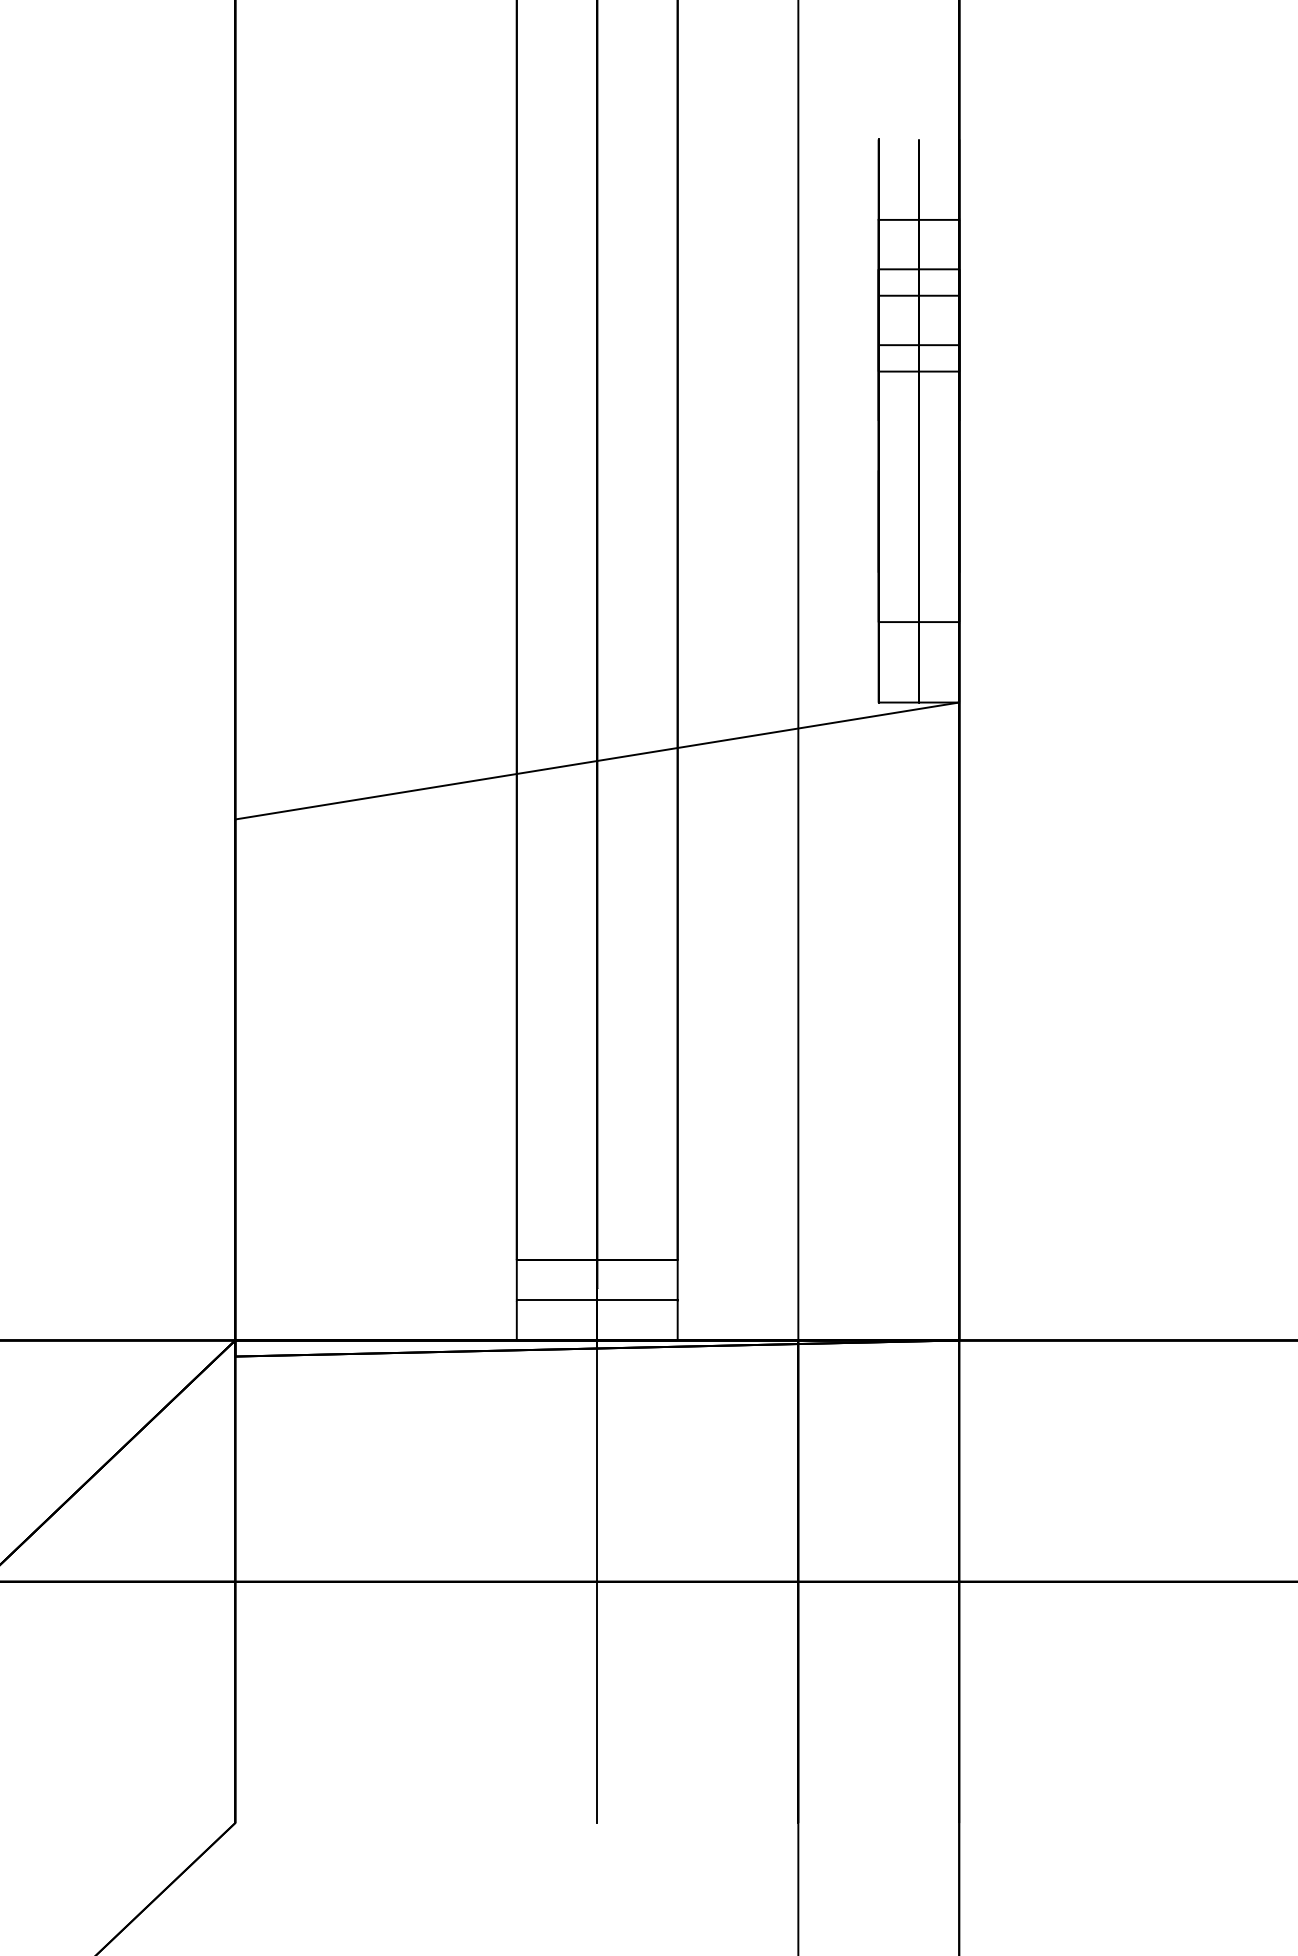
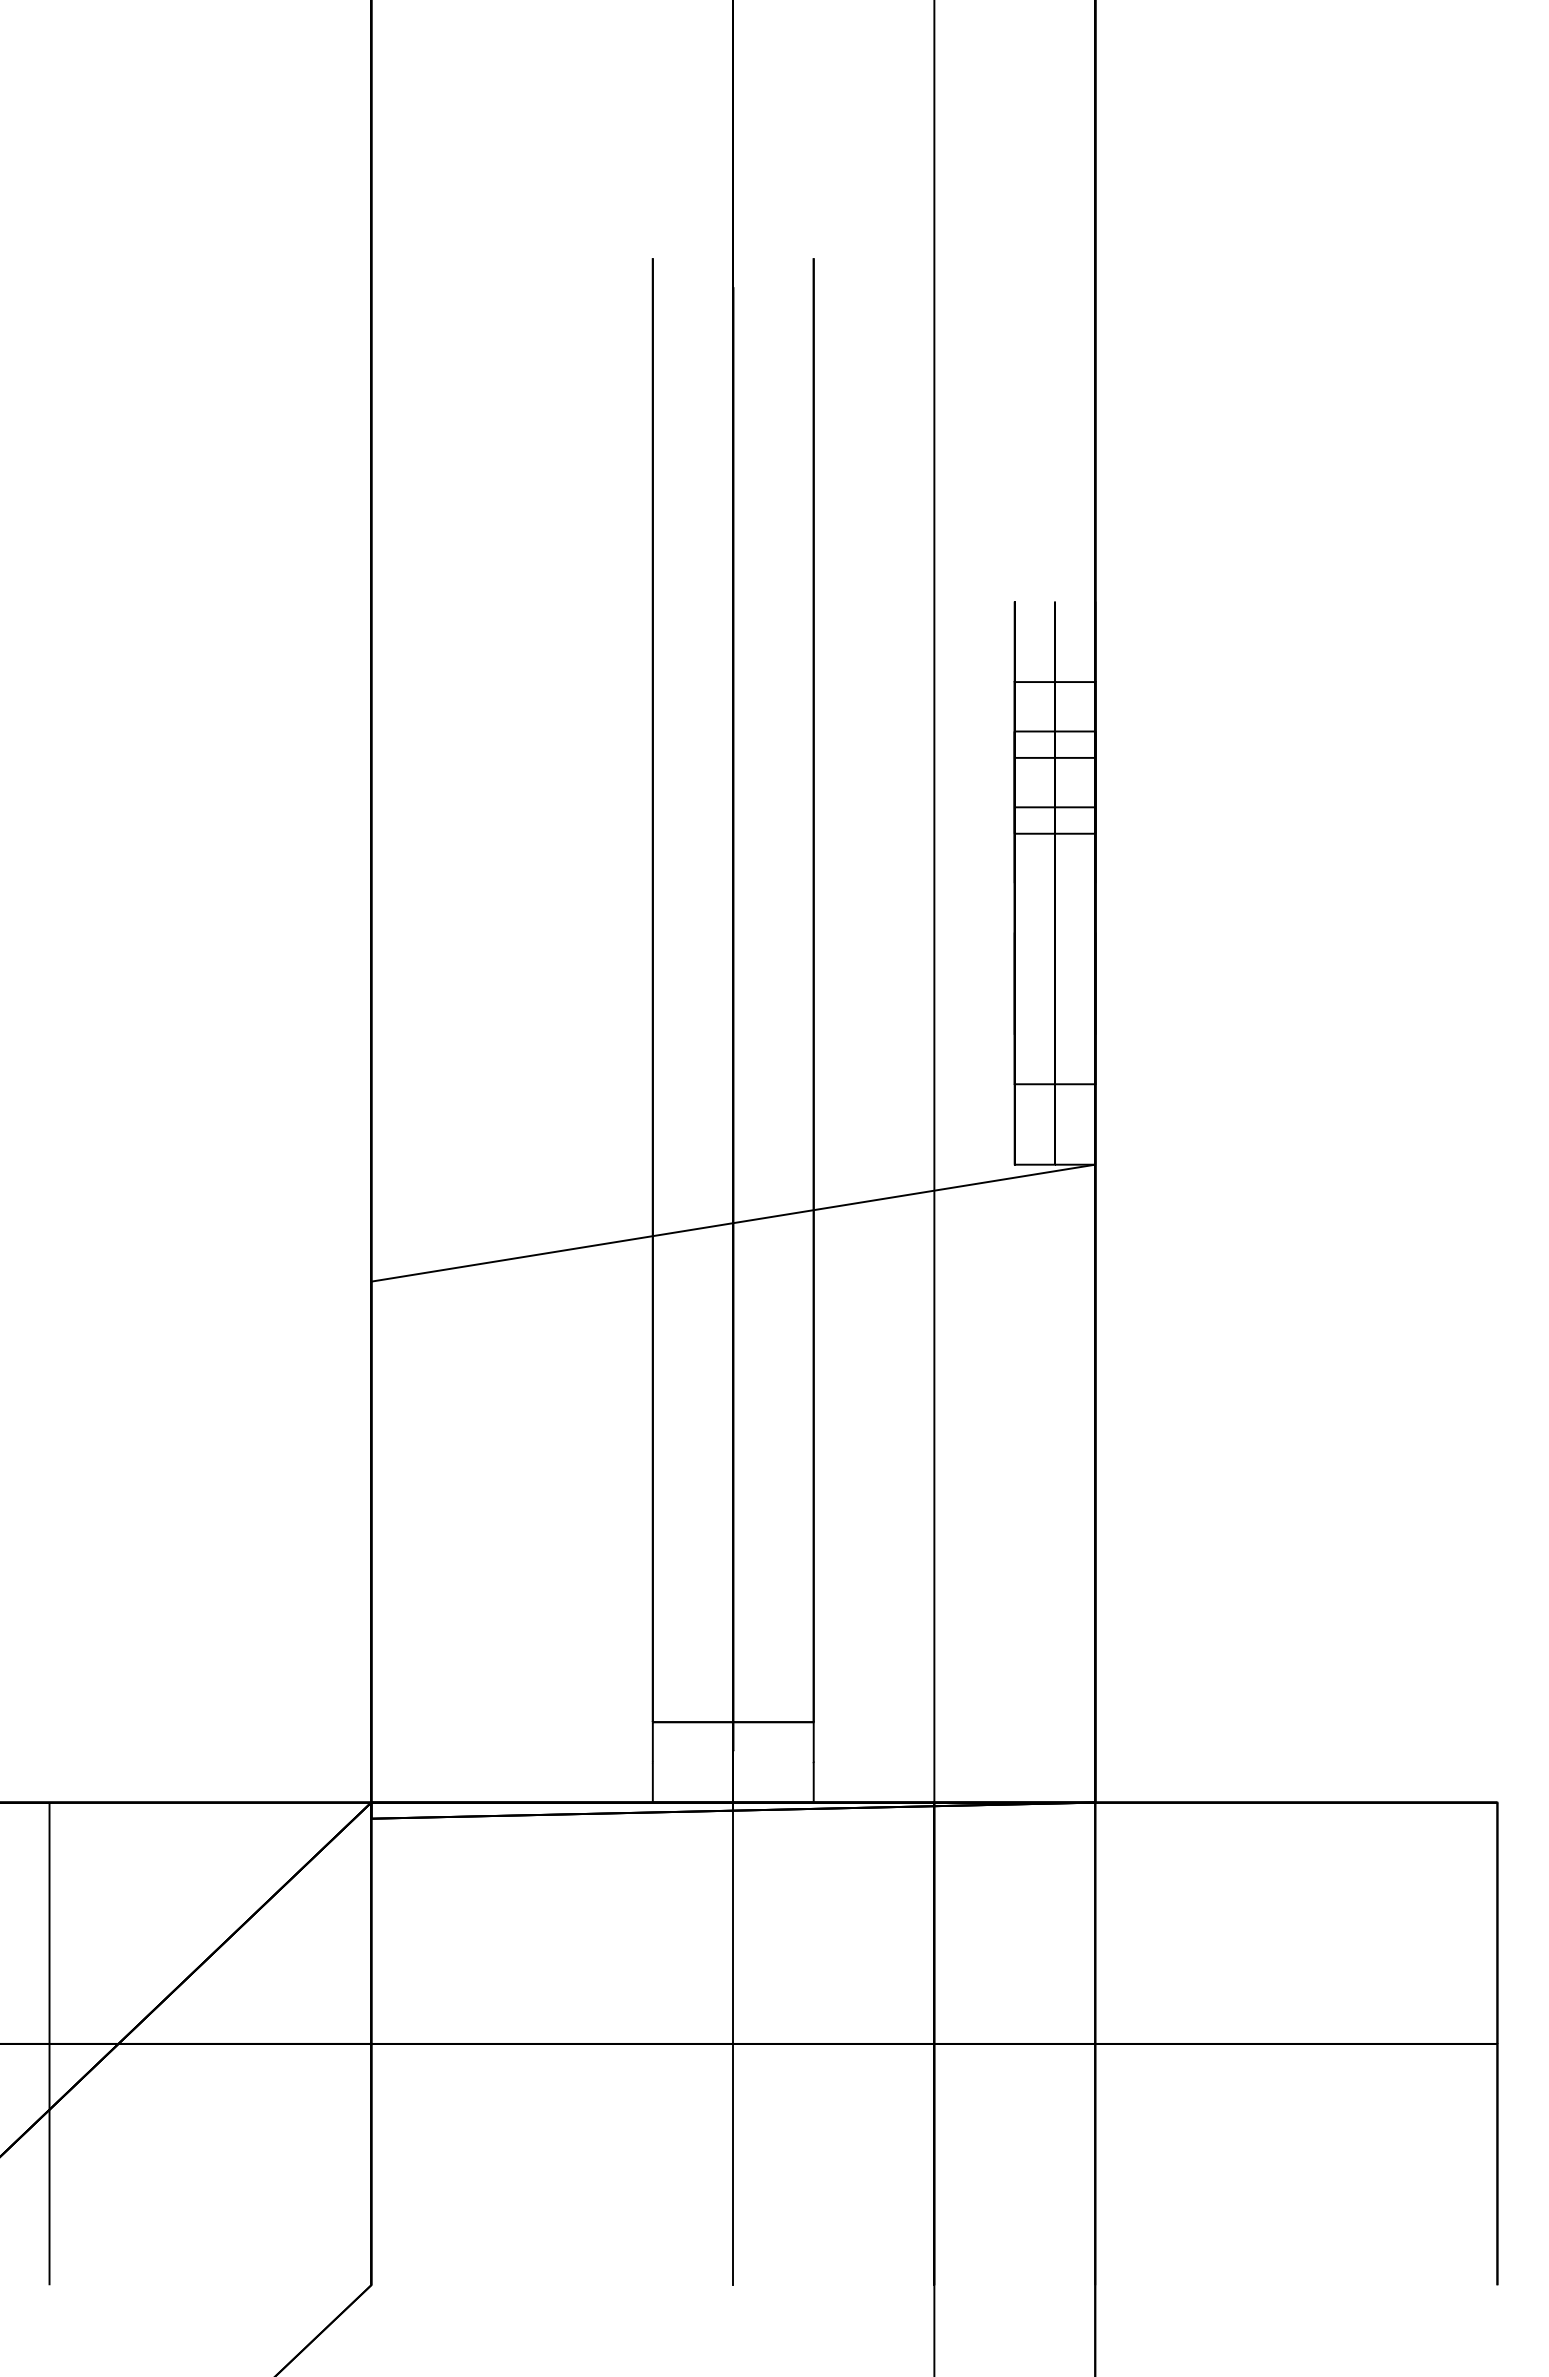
line: (596, 1300) -> (732, 1762), removed

